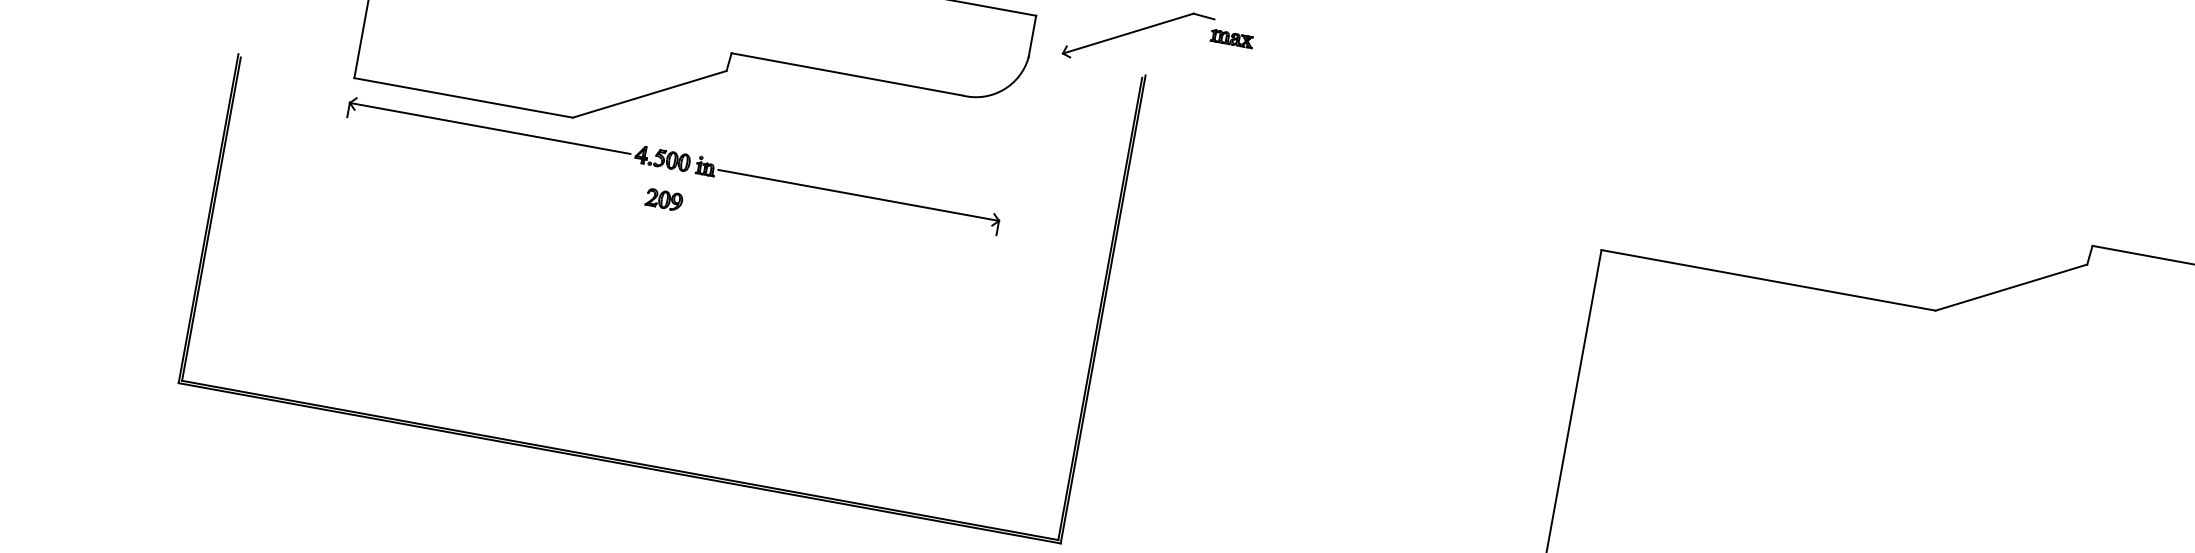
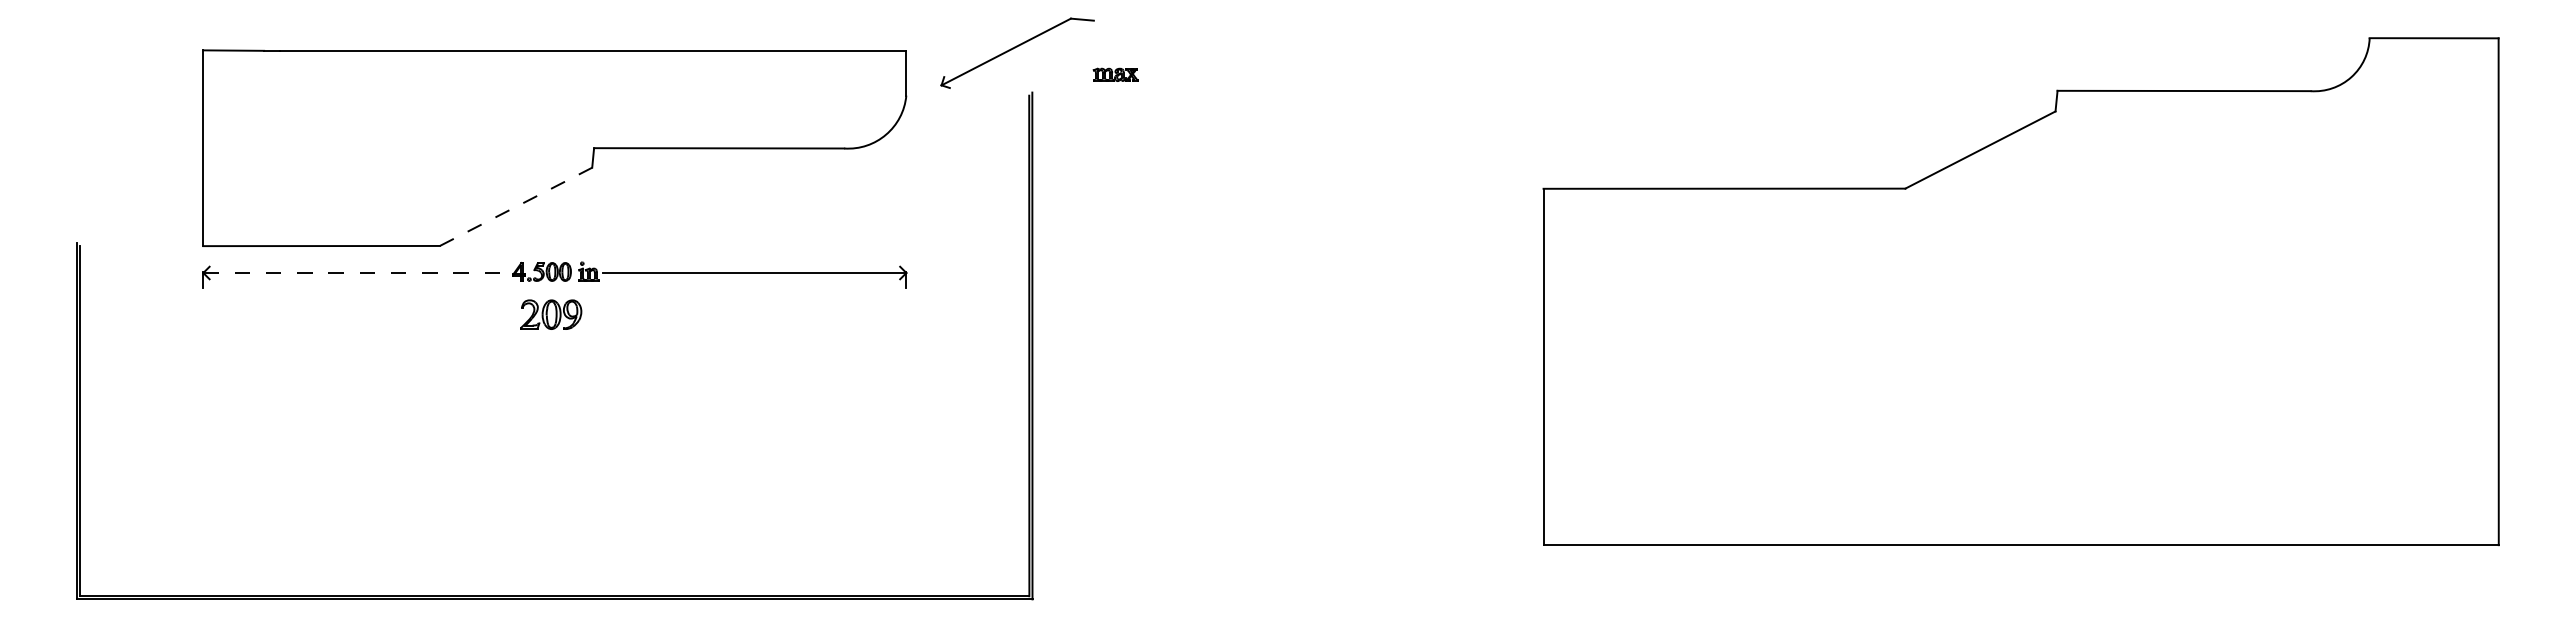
part: (1231, 38) -> (1115, 74), moved
line: (650, 94) -> (516, 206), solid -> dashed
line: (490, 128) -> (355, 273), solid -> dashed
part: (664, 199) -> (551, 314), size x1.6

